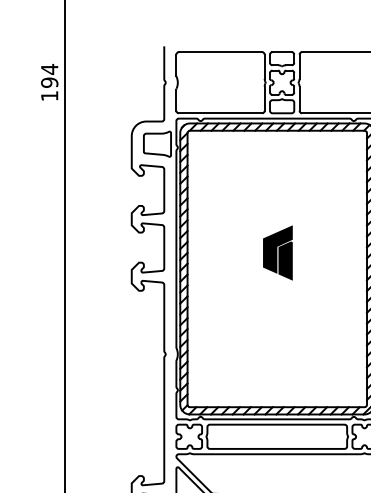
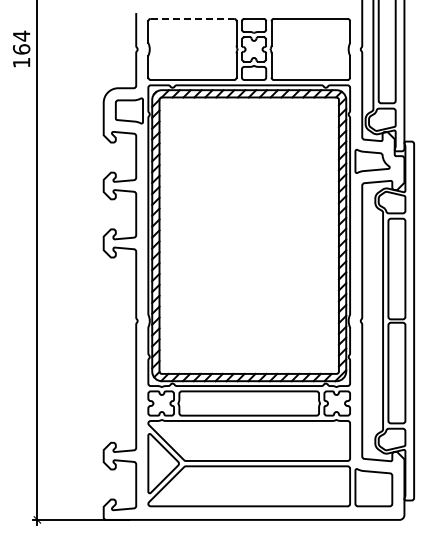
line: (220, 51) -> (192, 18), solid -> dashed
text: (49, 82) -> (21, 49), 194 -> 164
part: (277, 252) -> (249, 219), removed

